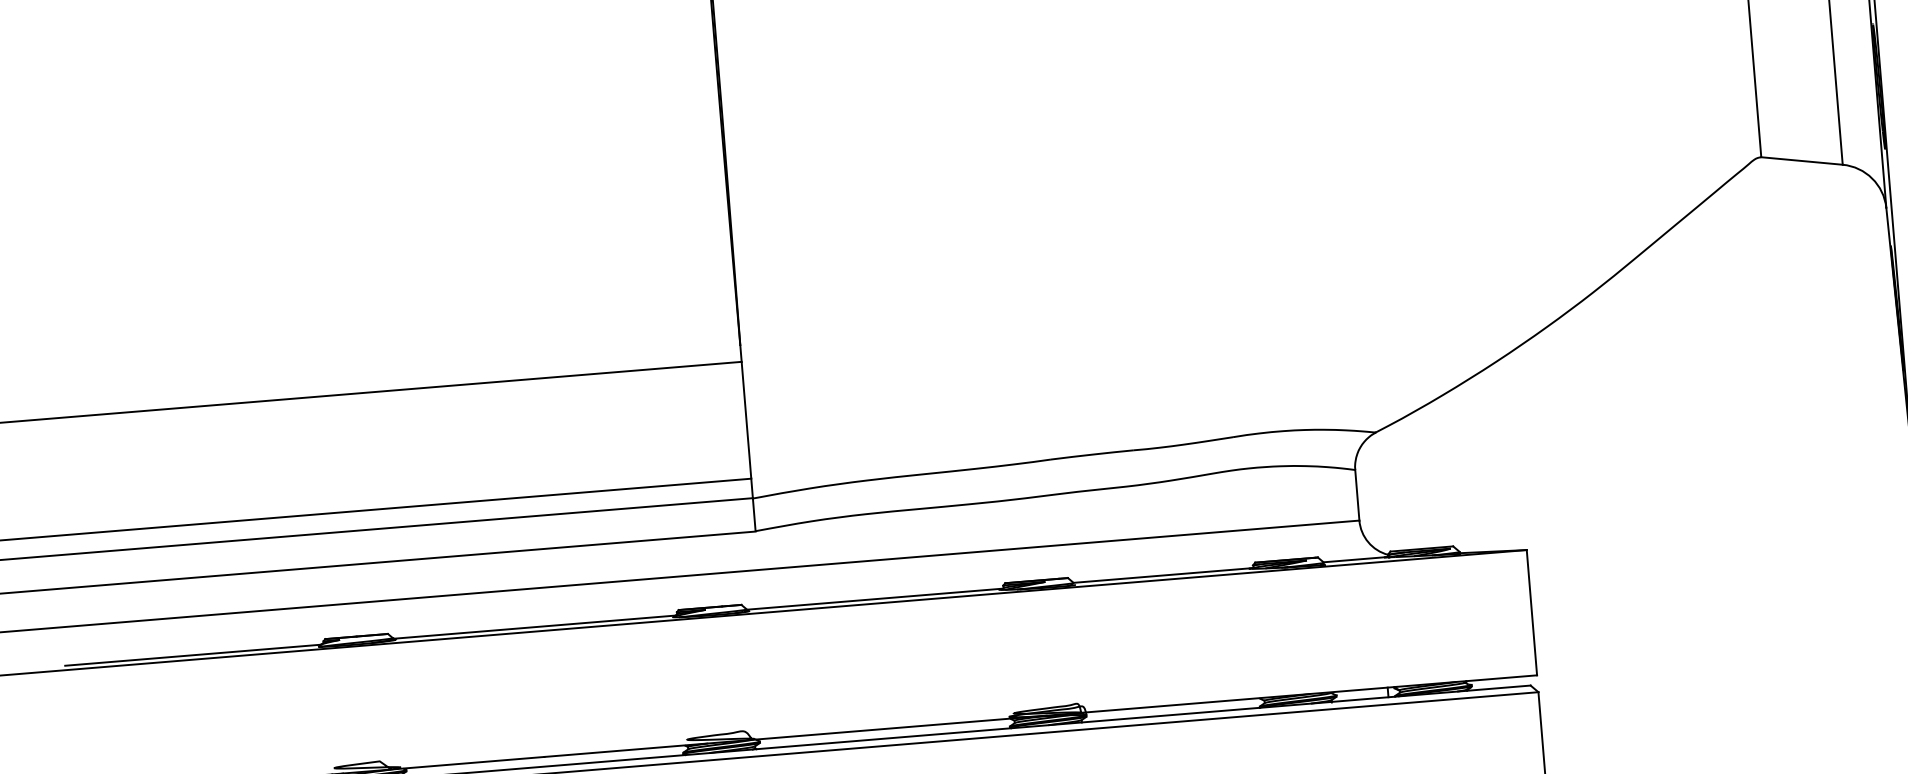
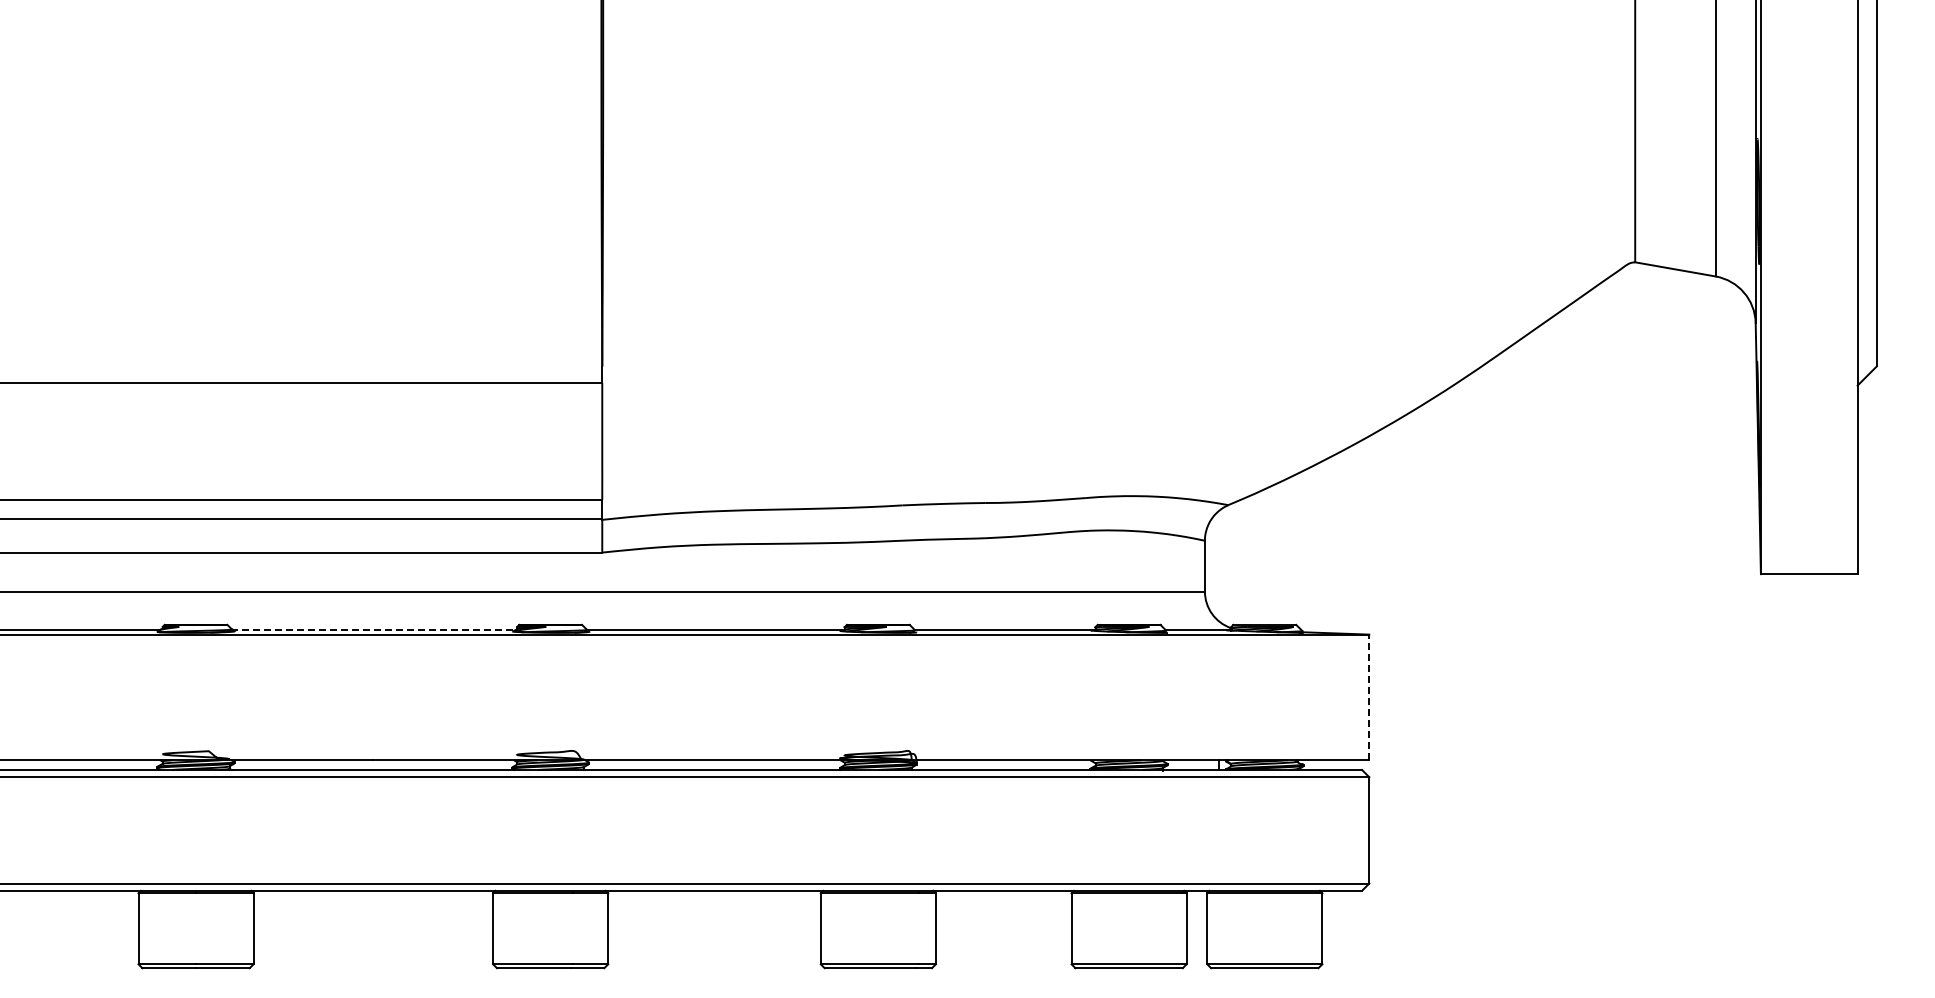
line: (1532, 612) -> (1369, 697), solid -> dashed
line: (533, 627) -> (373, 630), solid -> dashed

